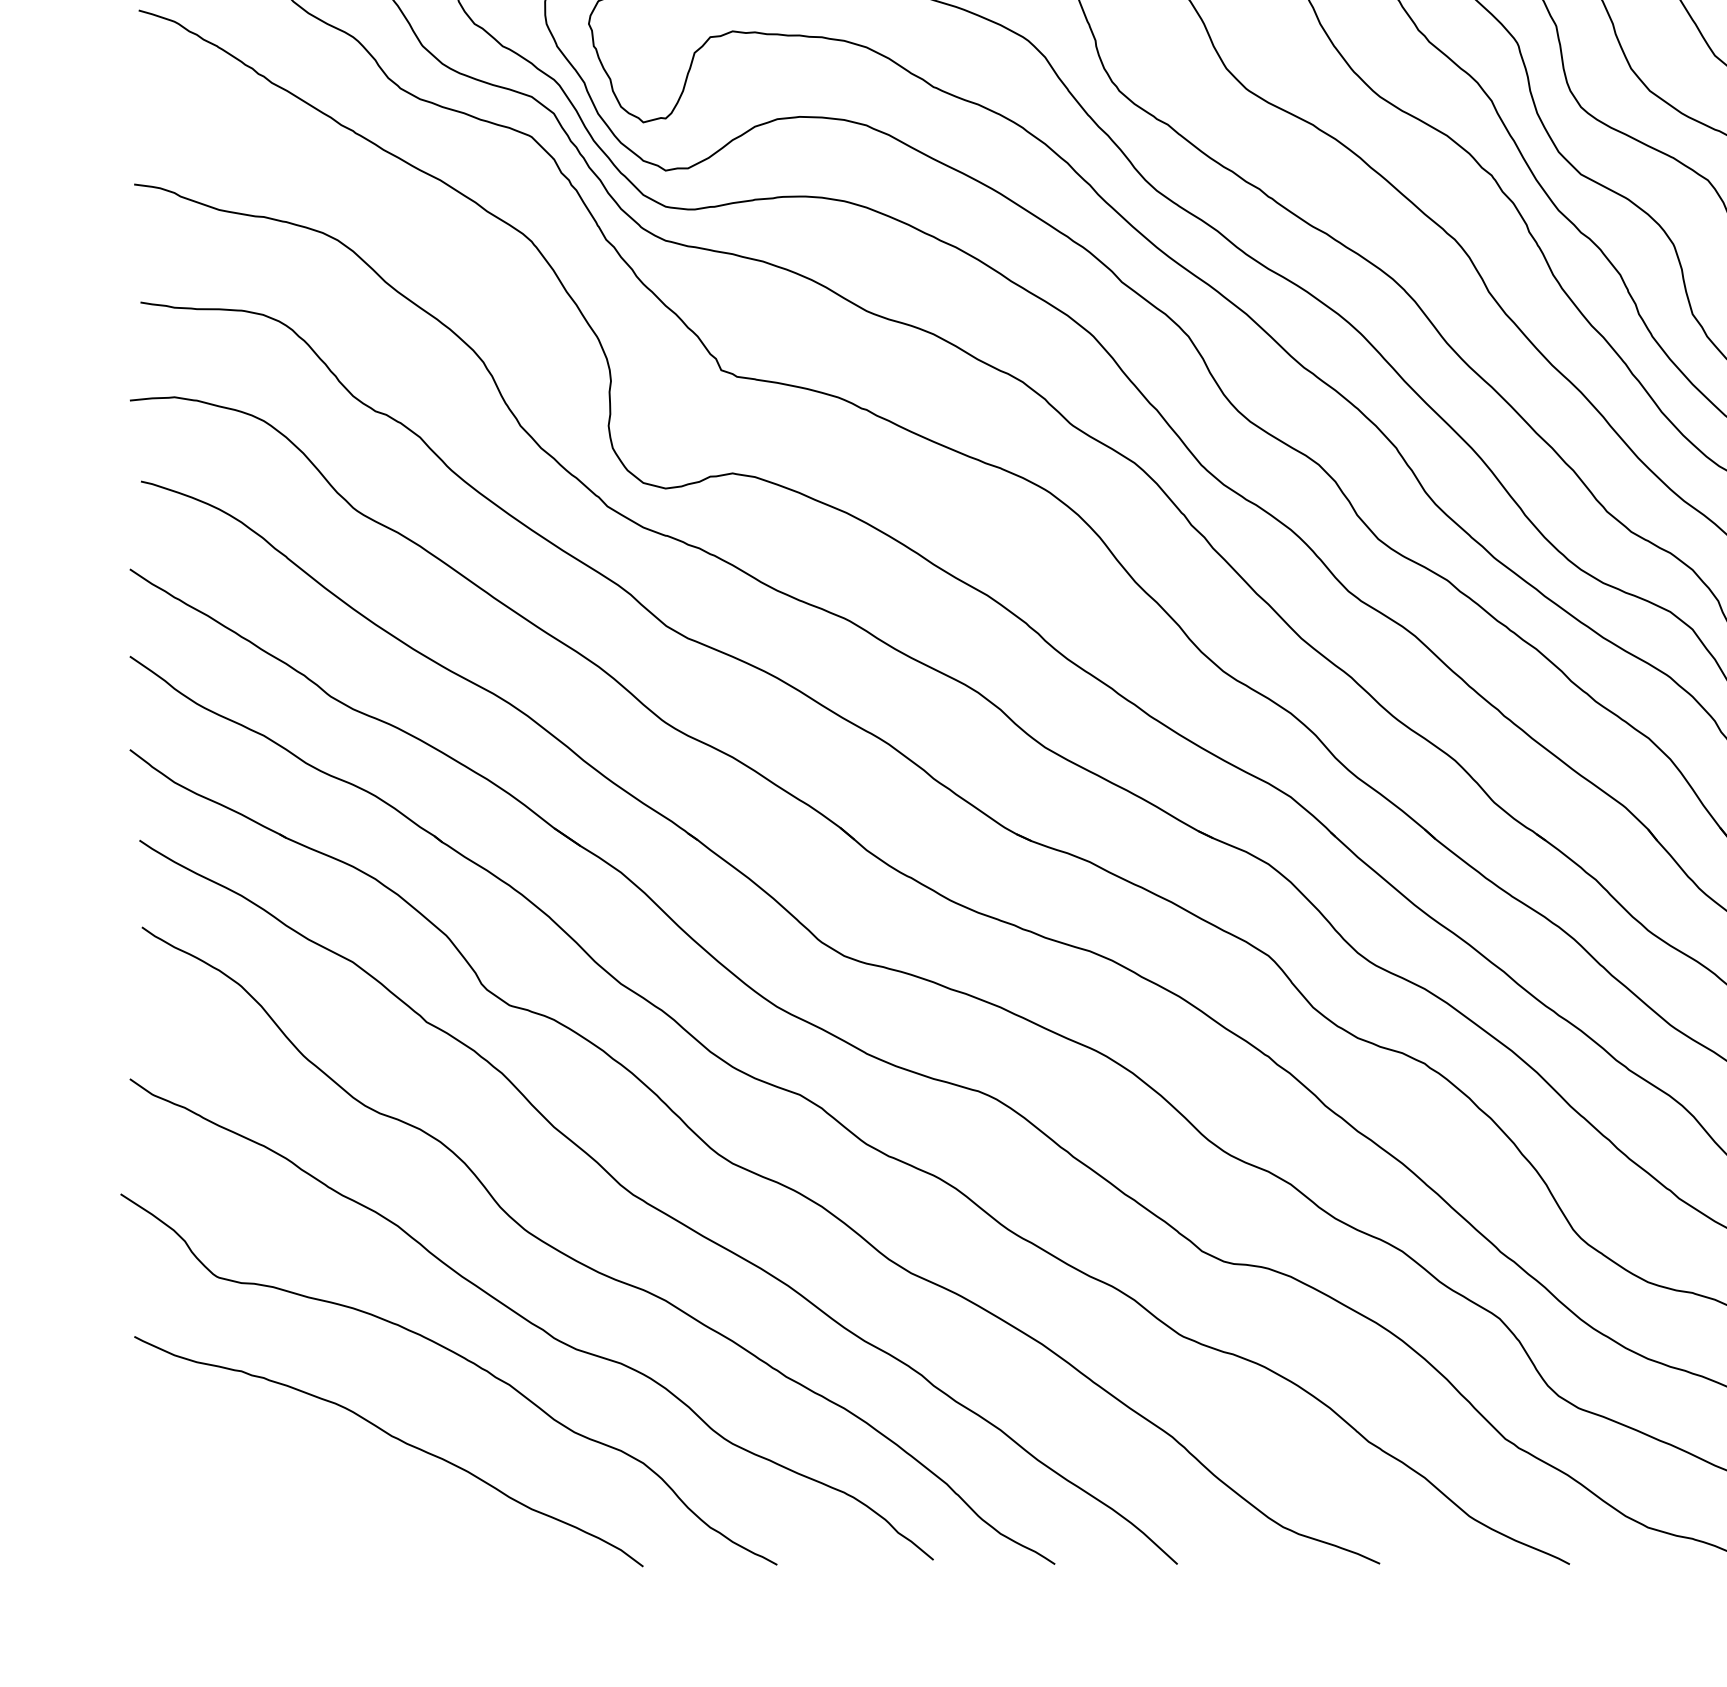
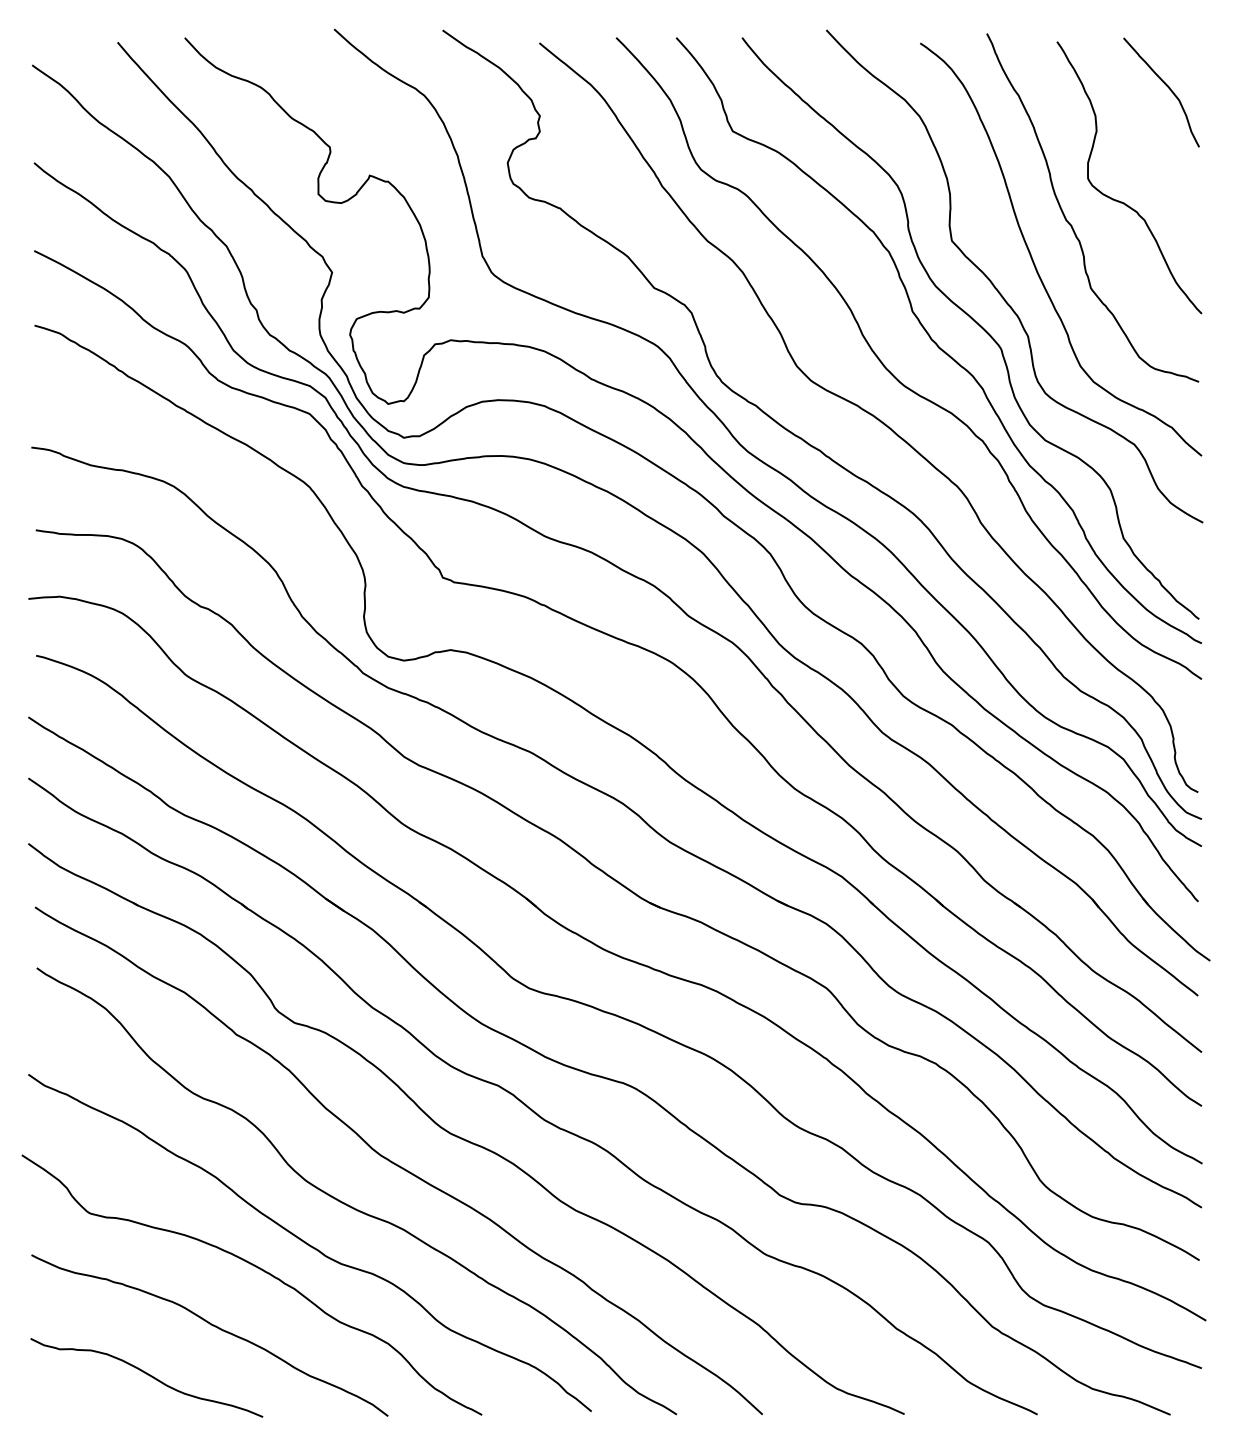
curve: (299, 1508) -> (147, 1375), added

